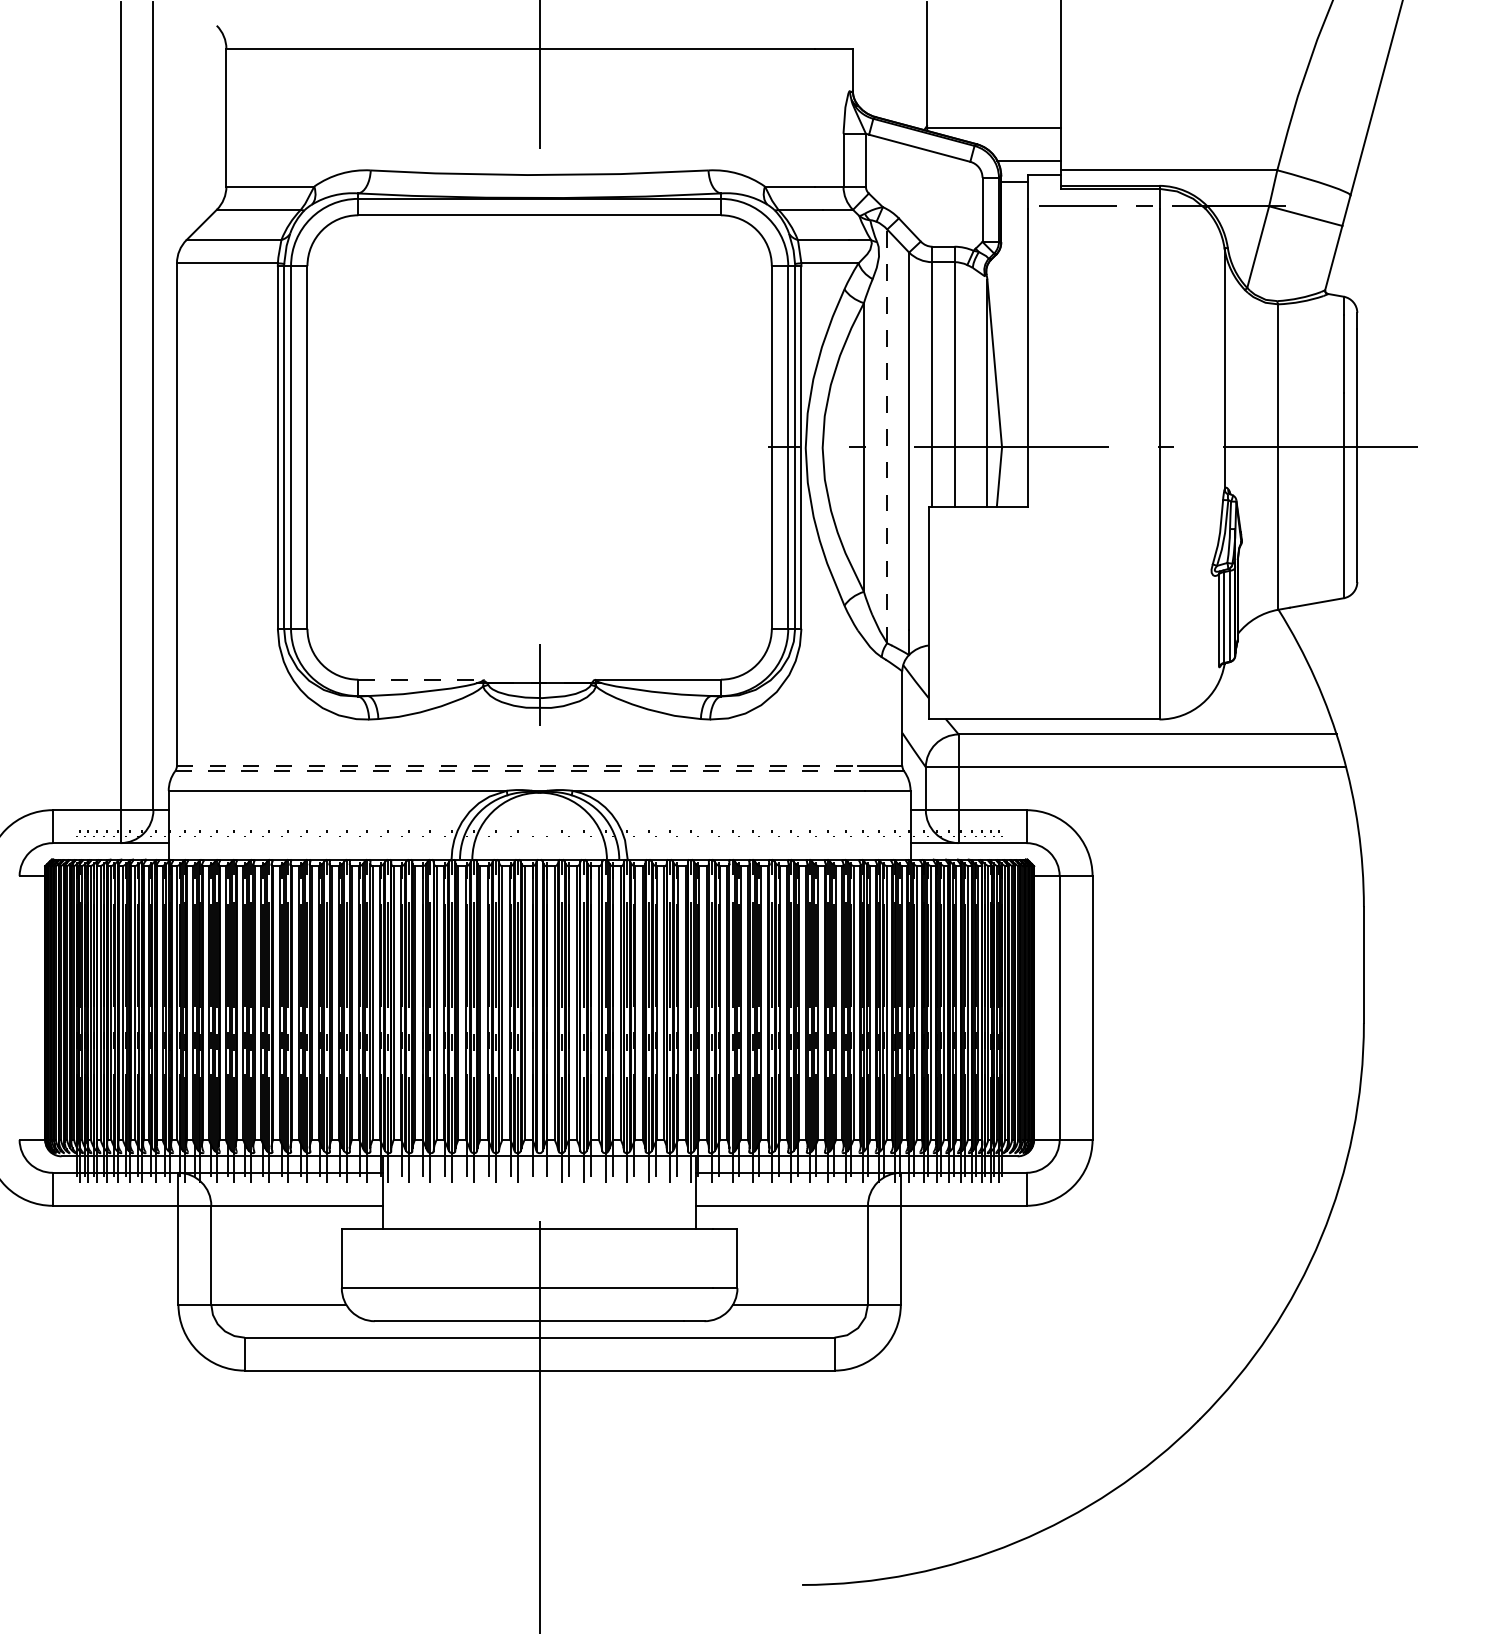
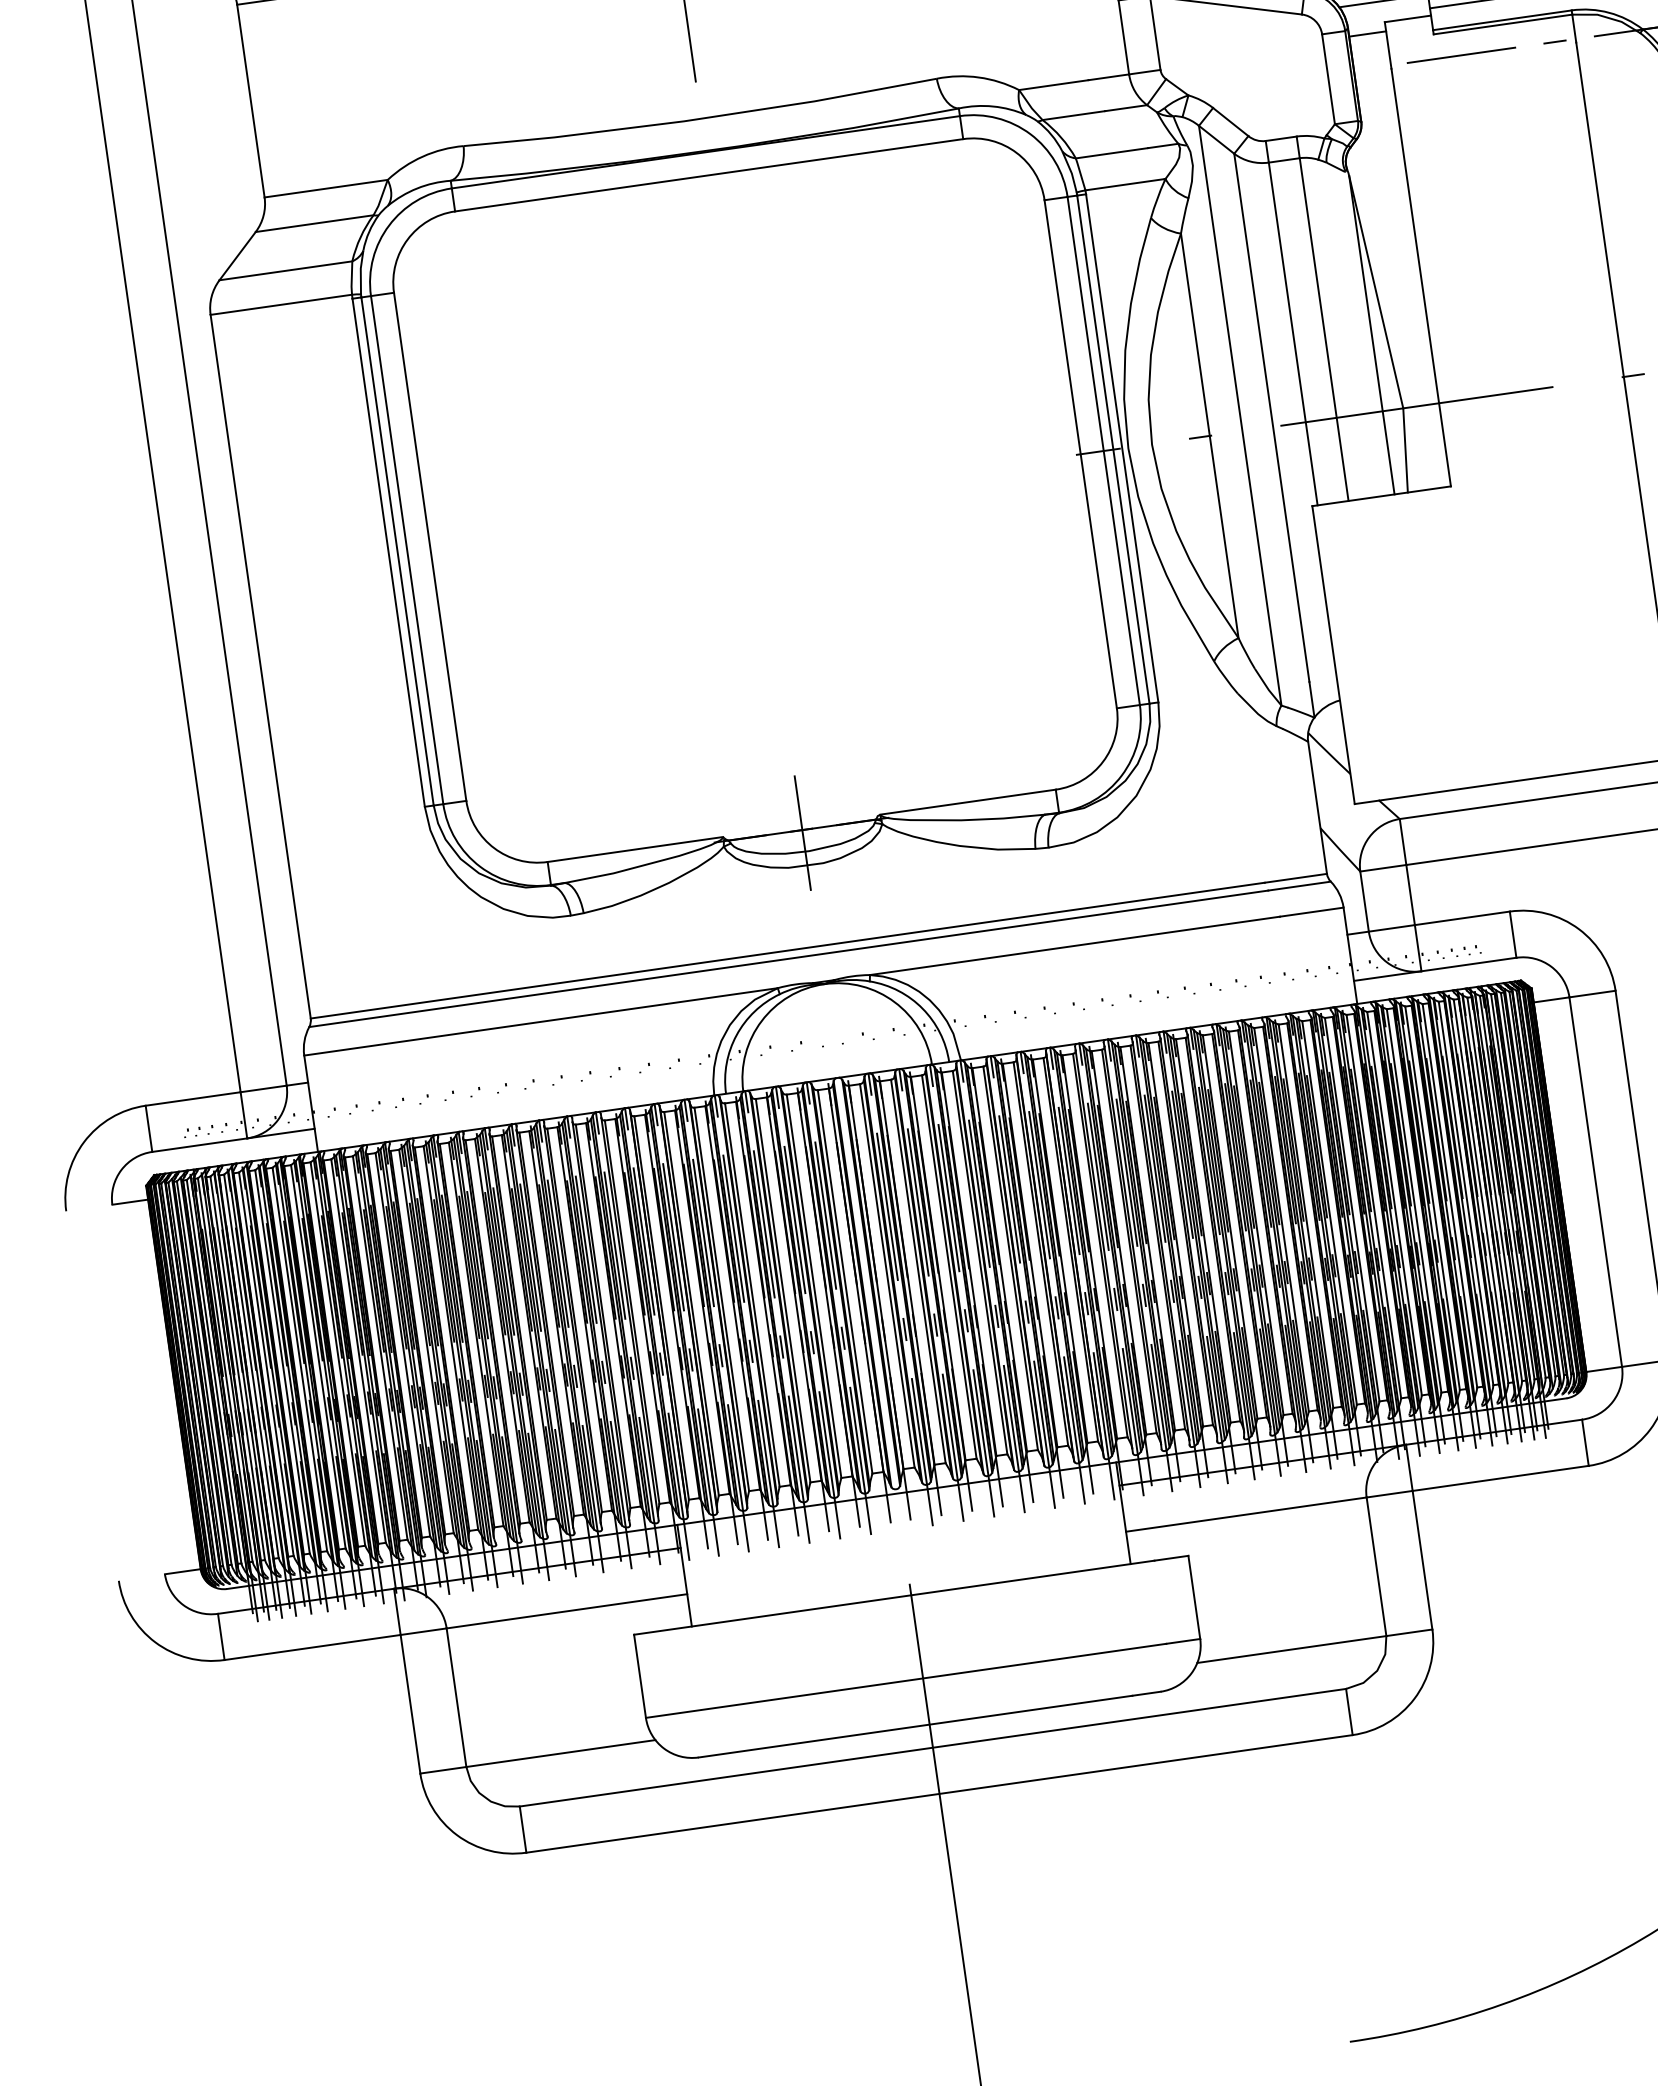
line: (887, 436) -> (1240, 415), dashed -> solid
line: (420, 679) -> (634, 849), dashed -> solid
line: (517, 765) -> (787, 950), dashed -> solid
line: (517, 771) -> (789, 958), dashed -> solid

